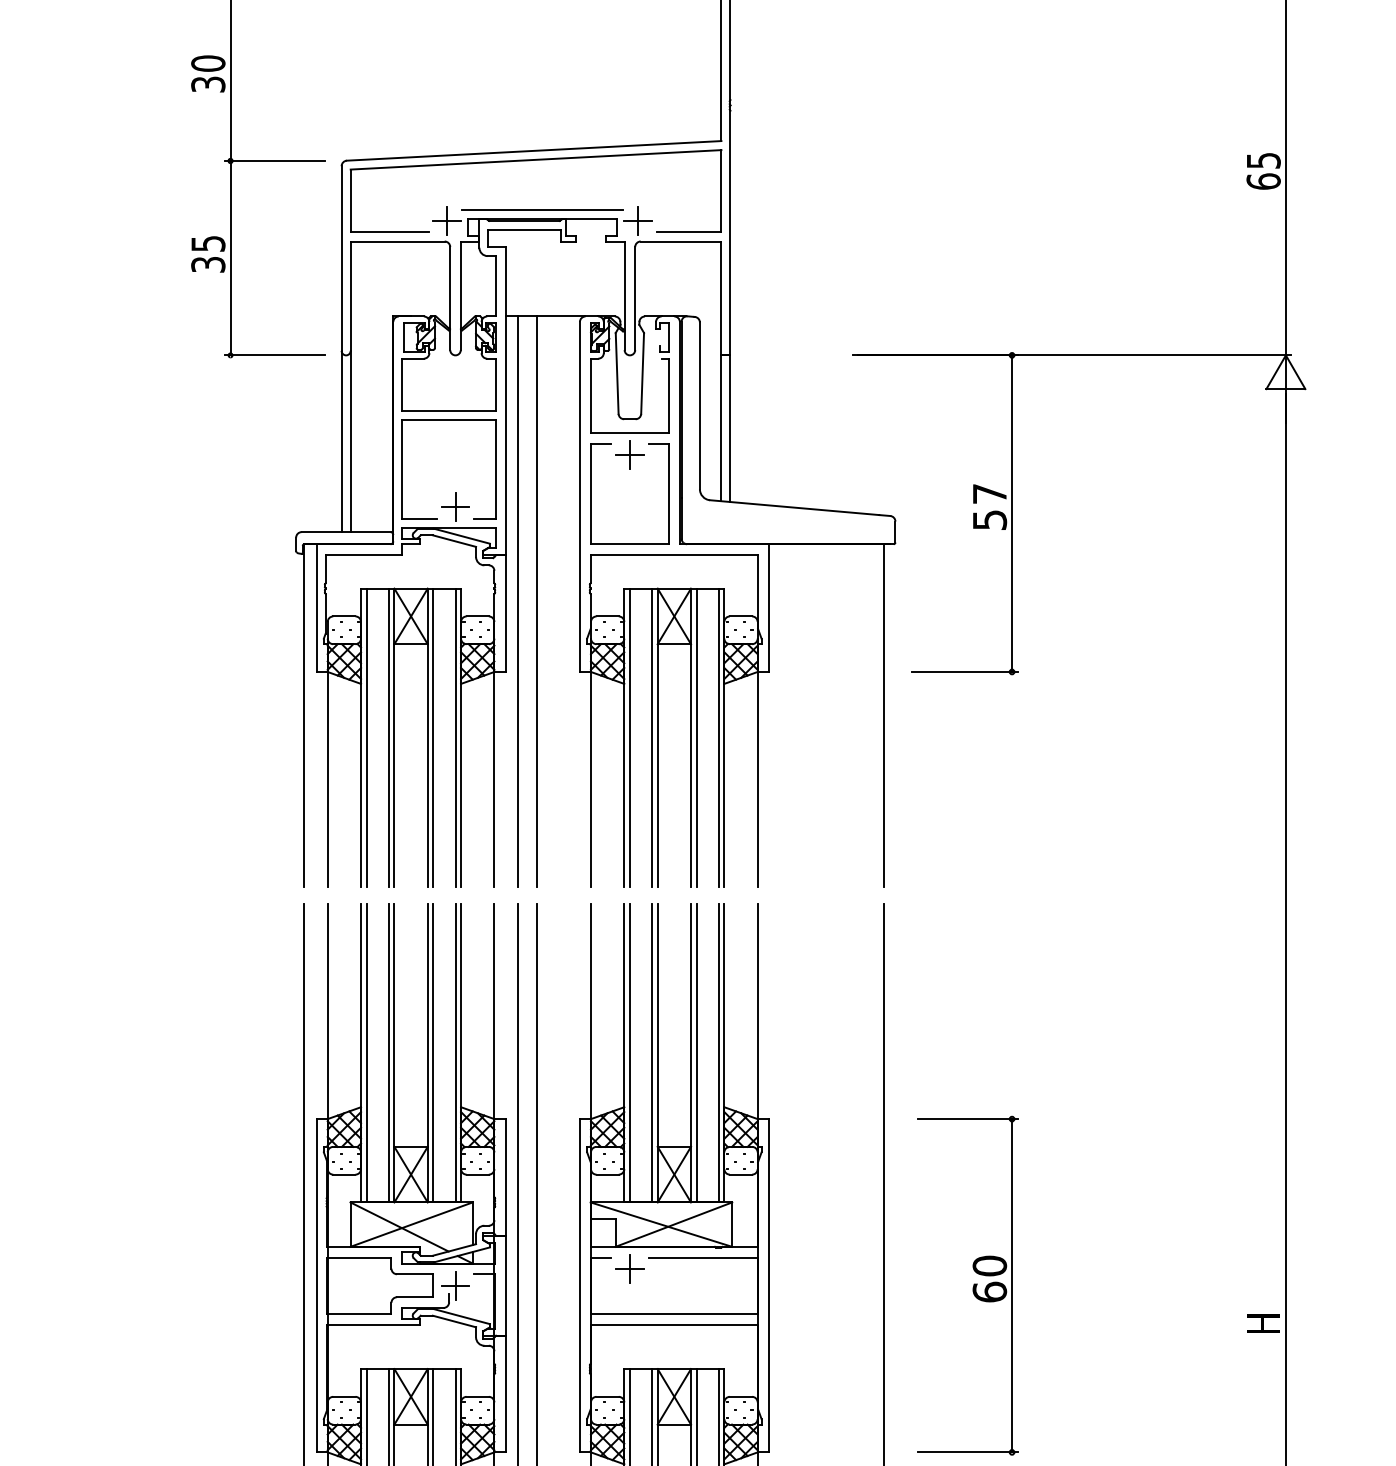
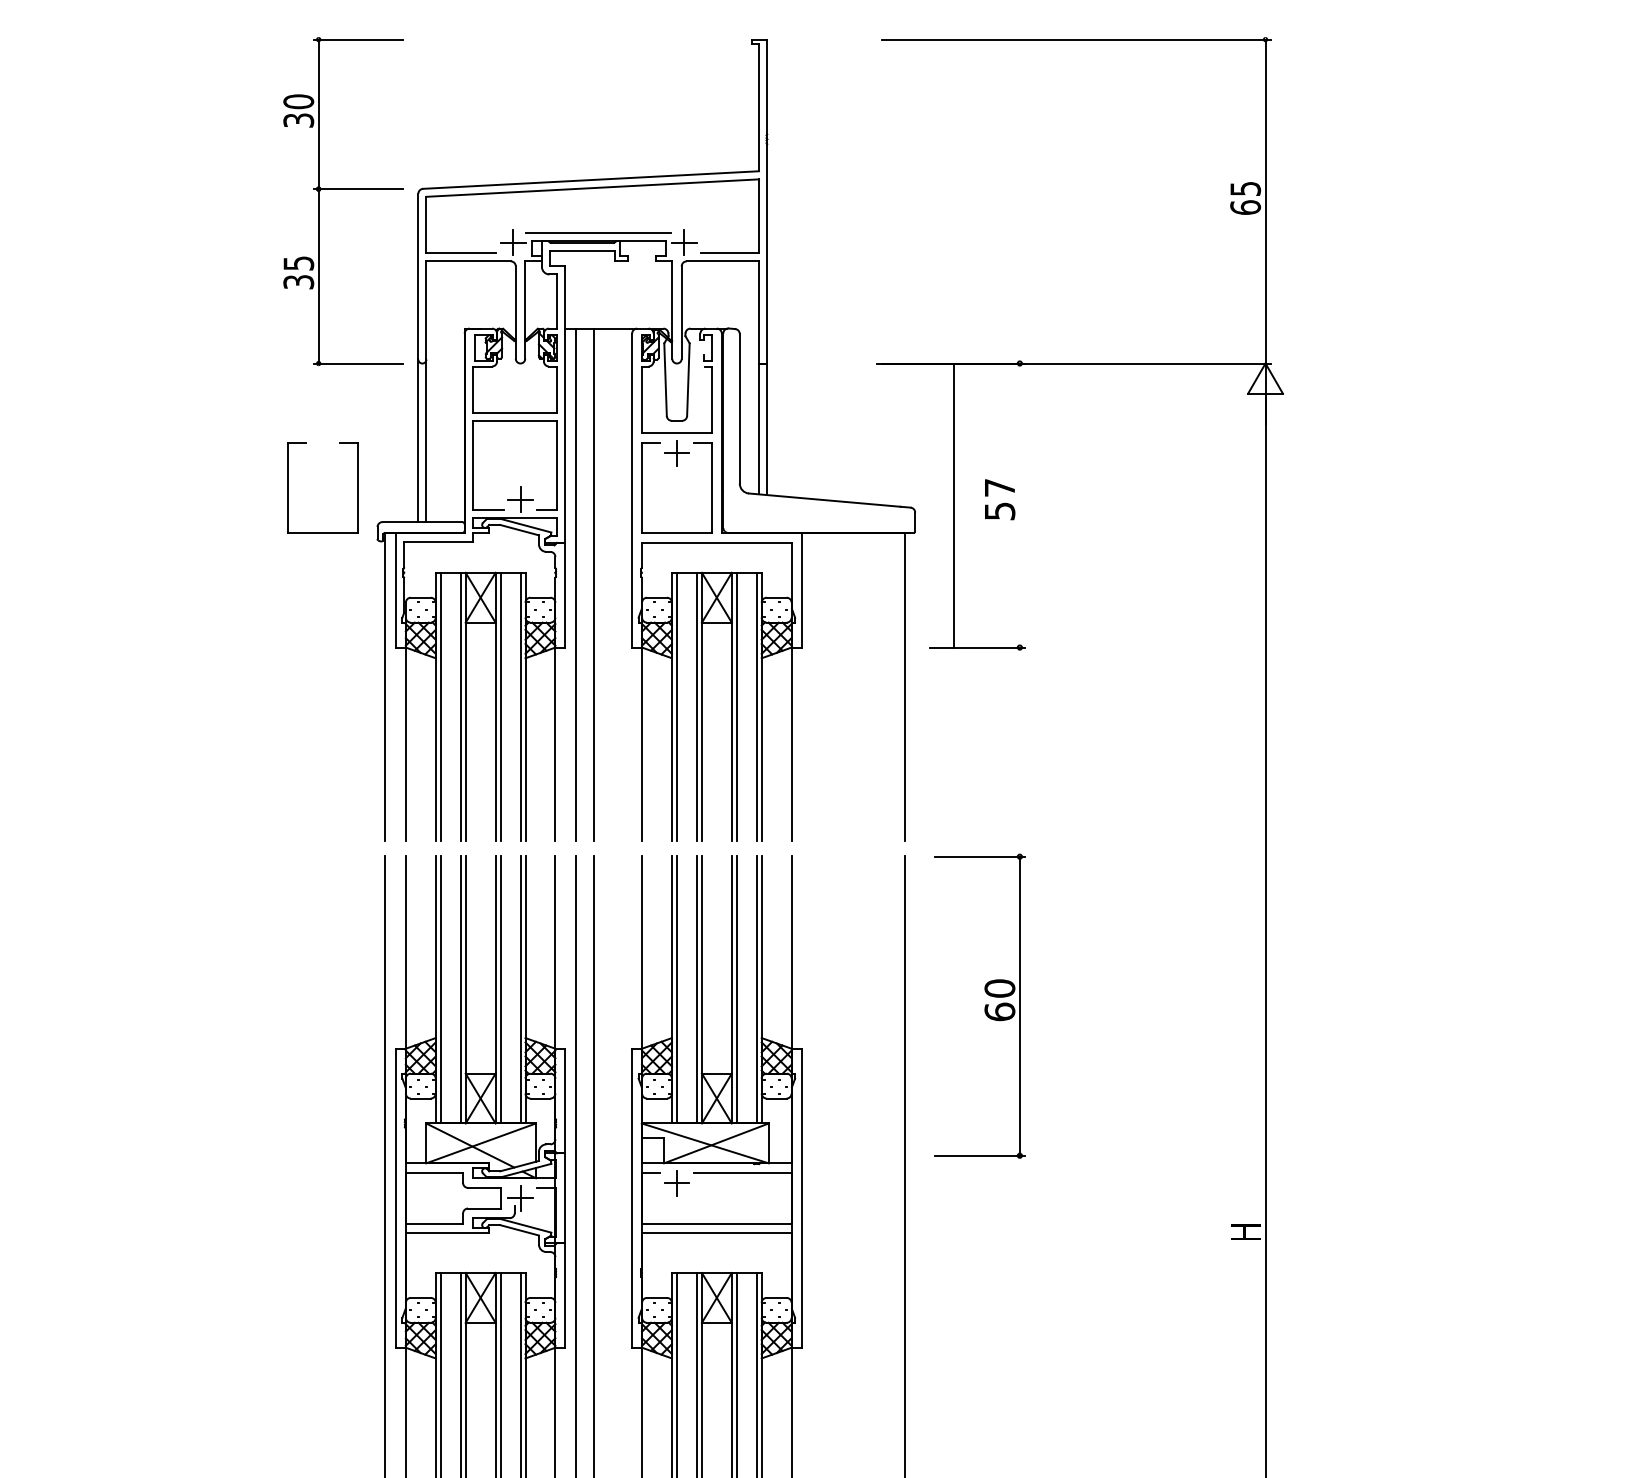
part: (196, 493) -> (288, 487), added
line: (1011, 513) -> (953, 505), moved
part: (967, 1284) -> (979, 1005), moved

